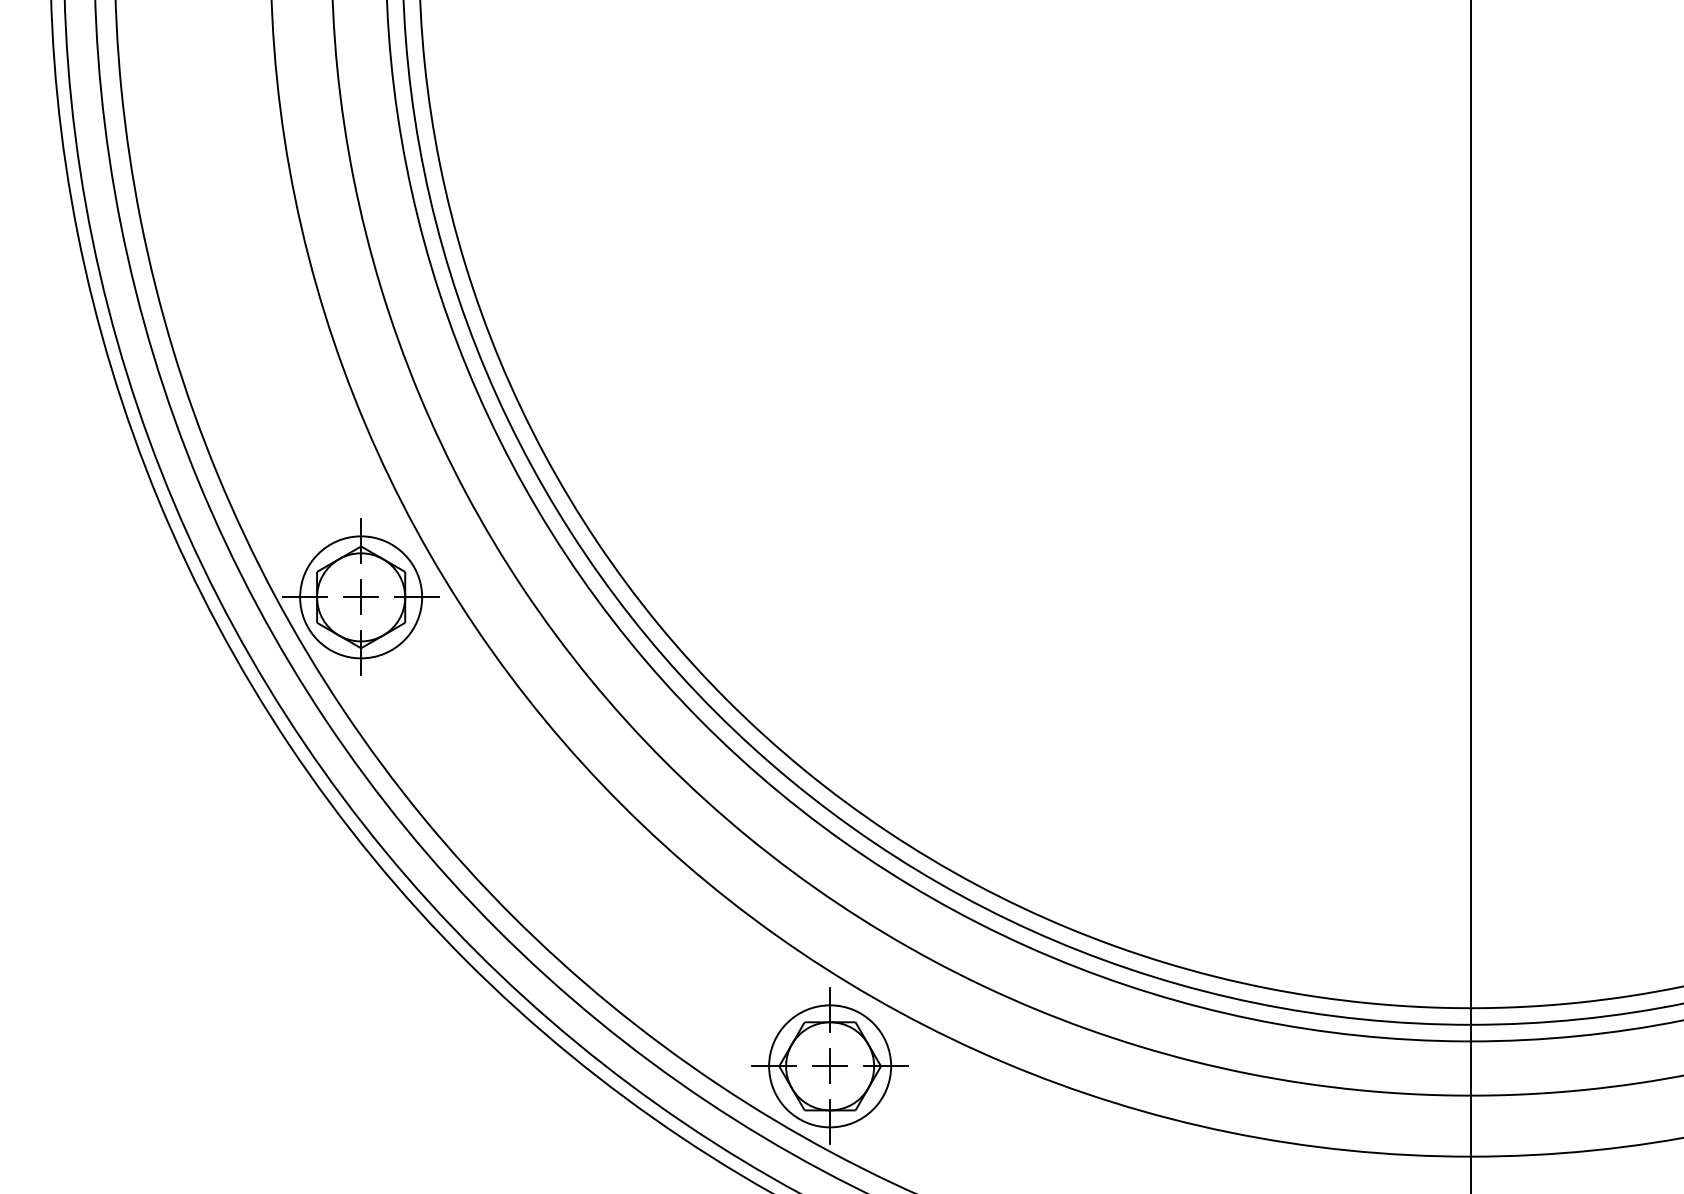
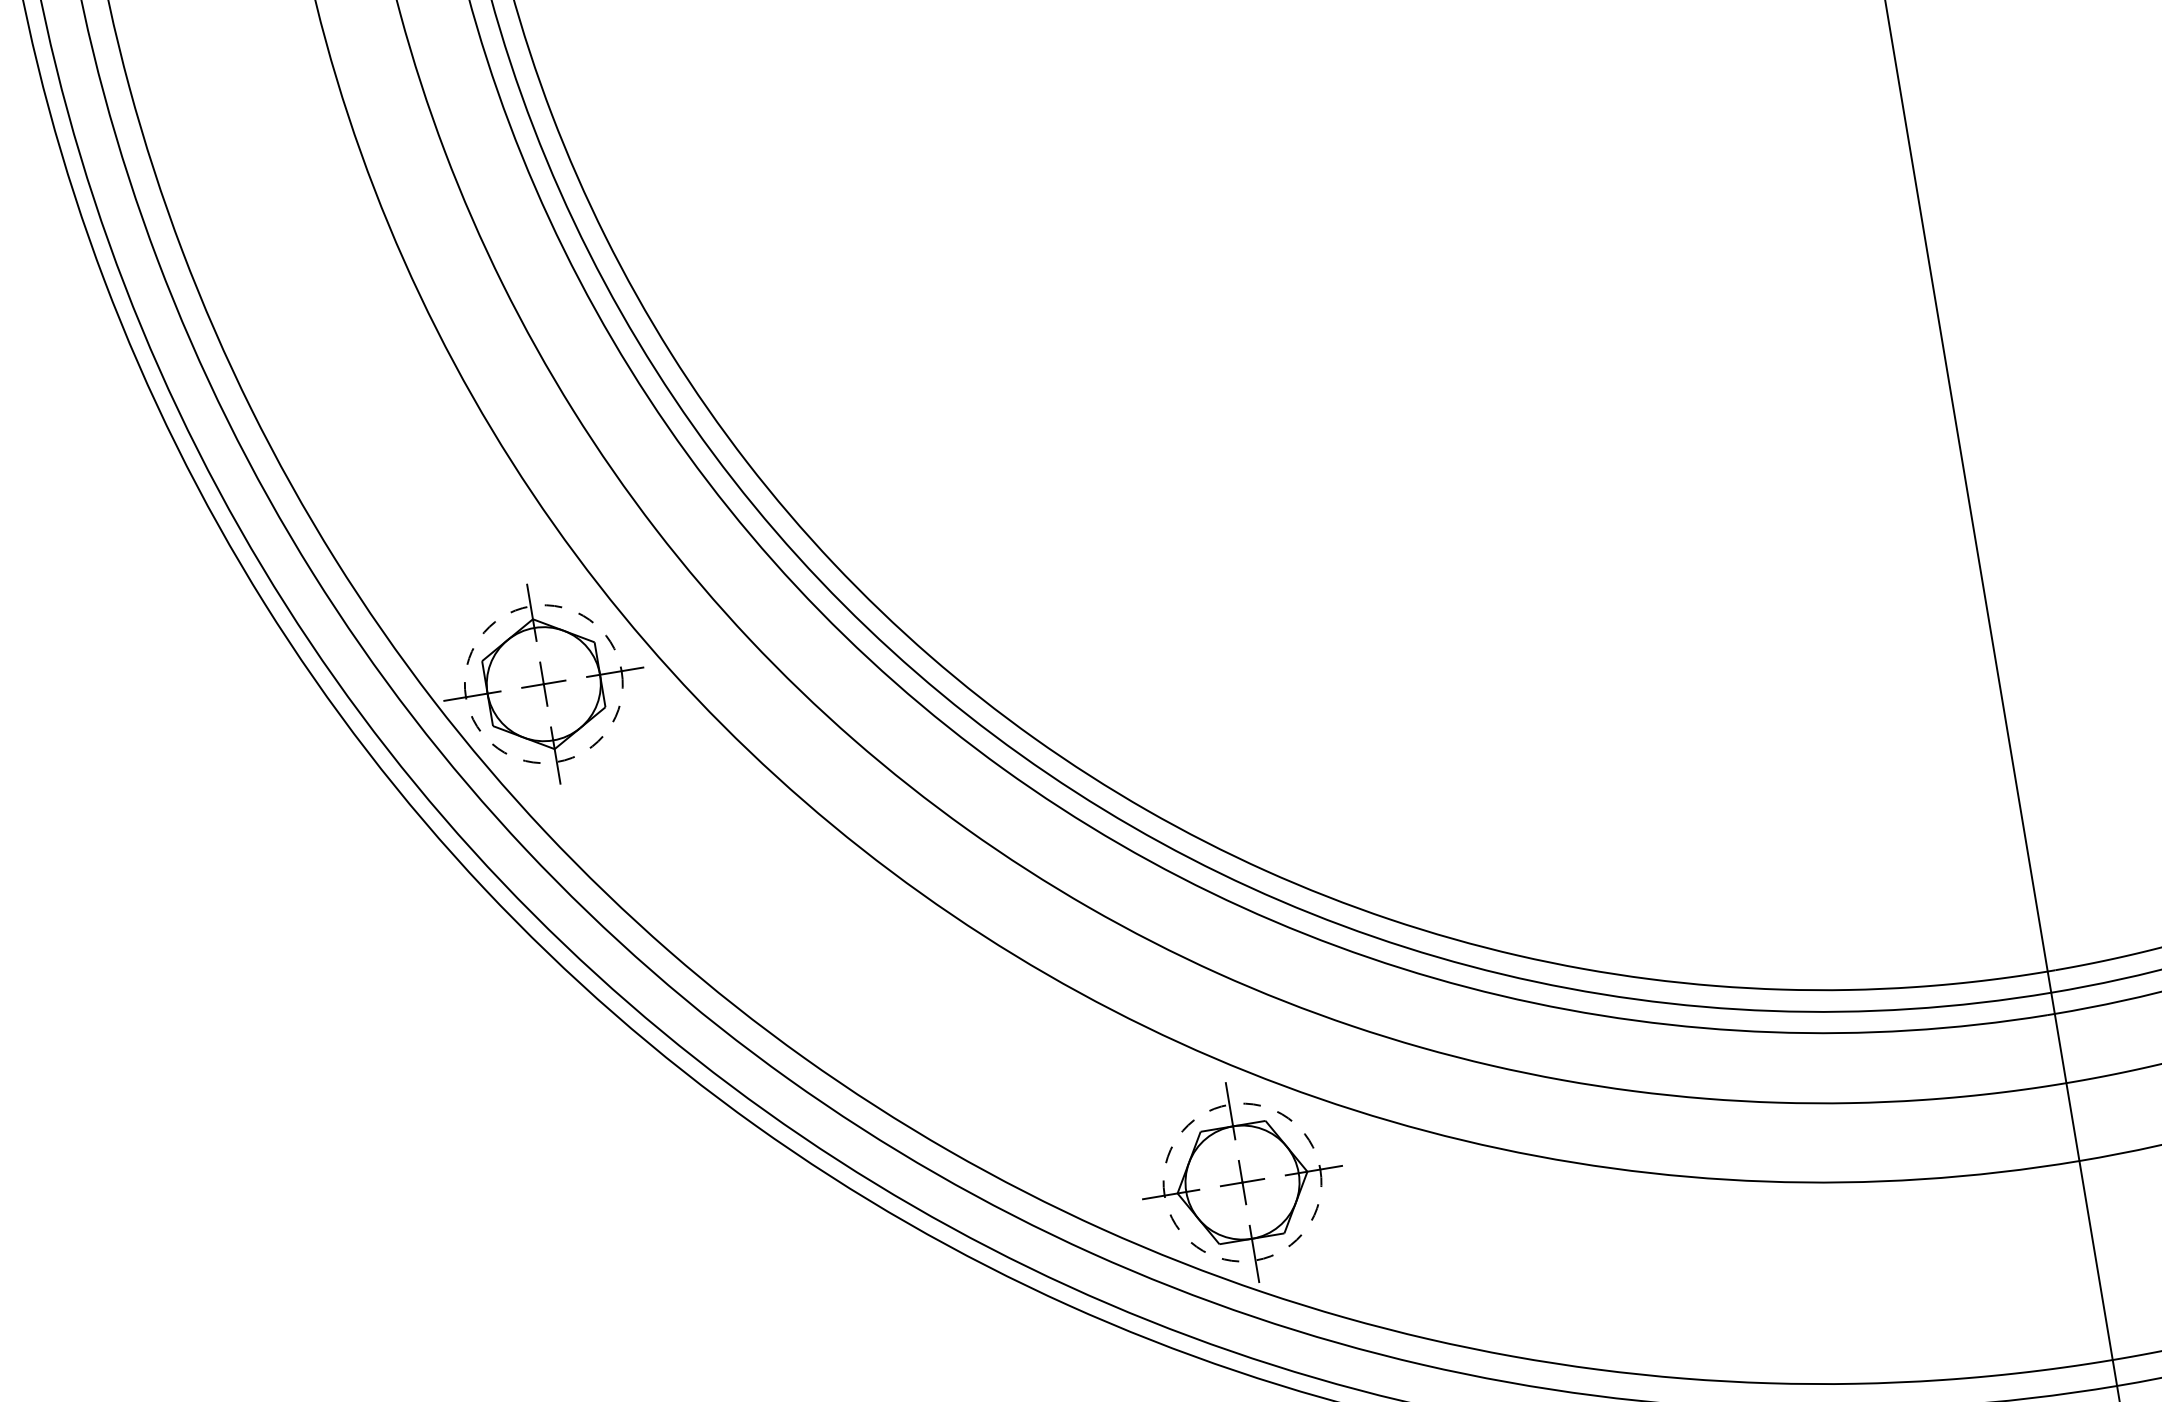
circle: (361, 597) -> (544, 684), solid -> dashed
circle: (830, 1066) -> (1243, 1182), solid -> dashed

